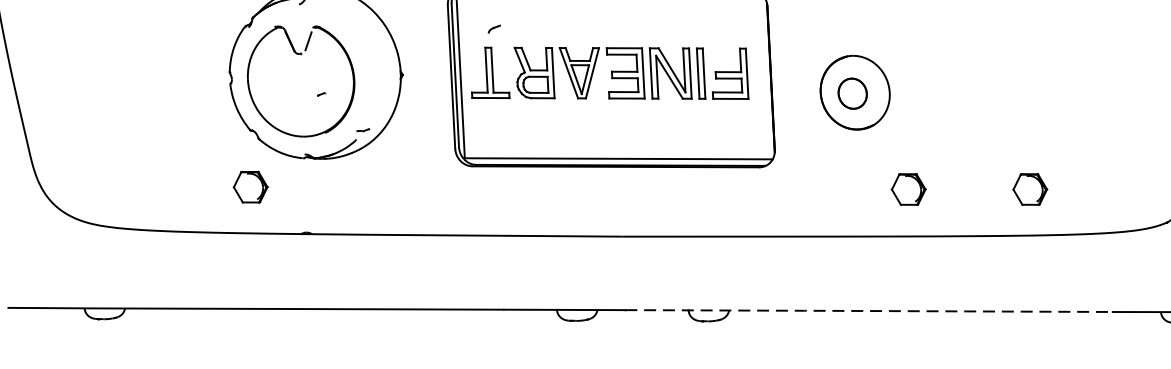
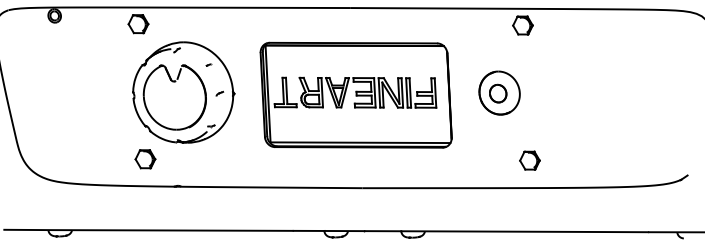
part: (493, 28) -> (219, 93), moved
part: (854, 91) -> (499, 92), moved
part: (320, 93) -> (208, 64), moved
part: (1029, 189) -> (600, 160), removed
line: (868, 310) -> (506, 231), dashed -> solid

